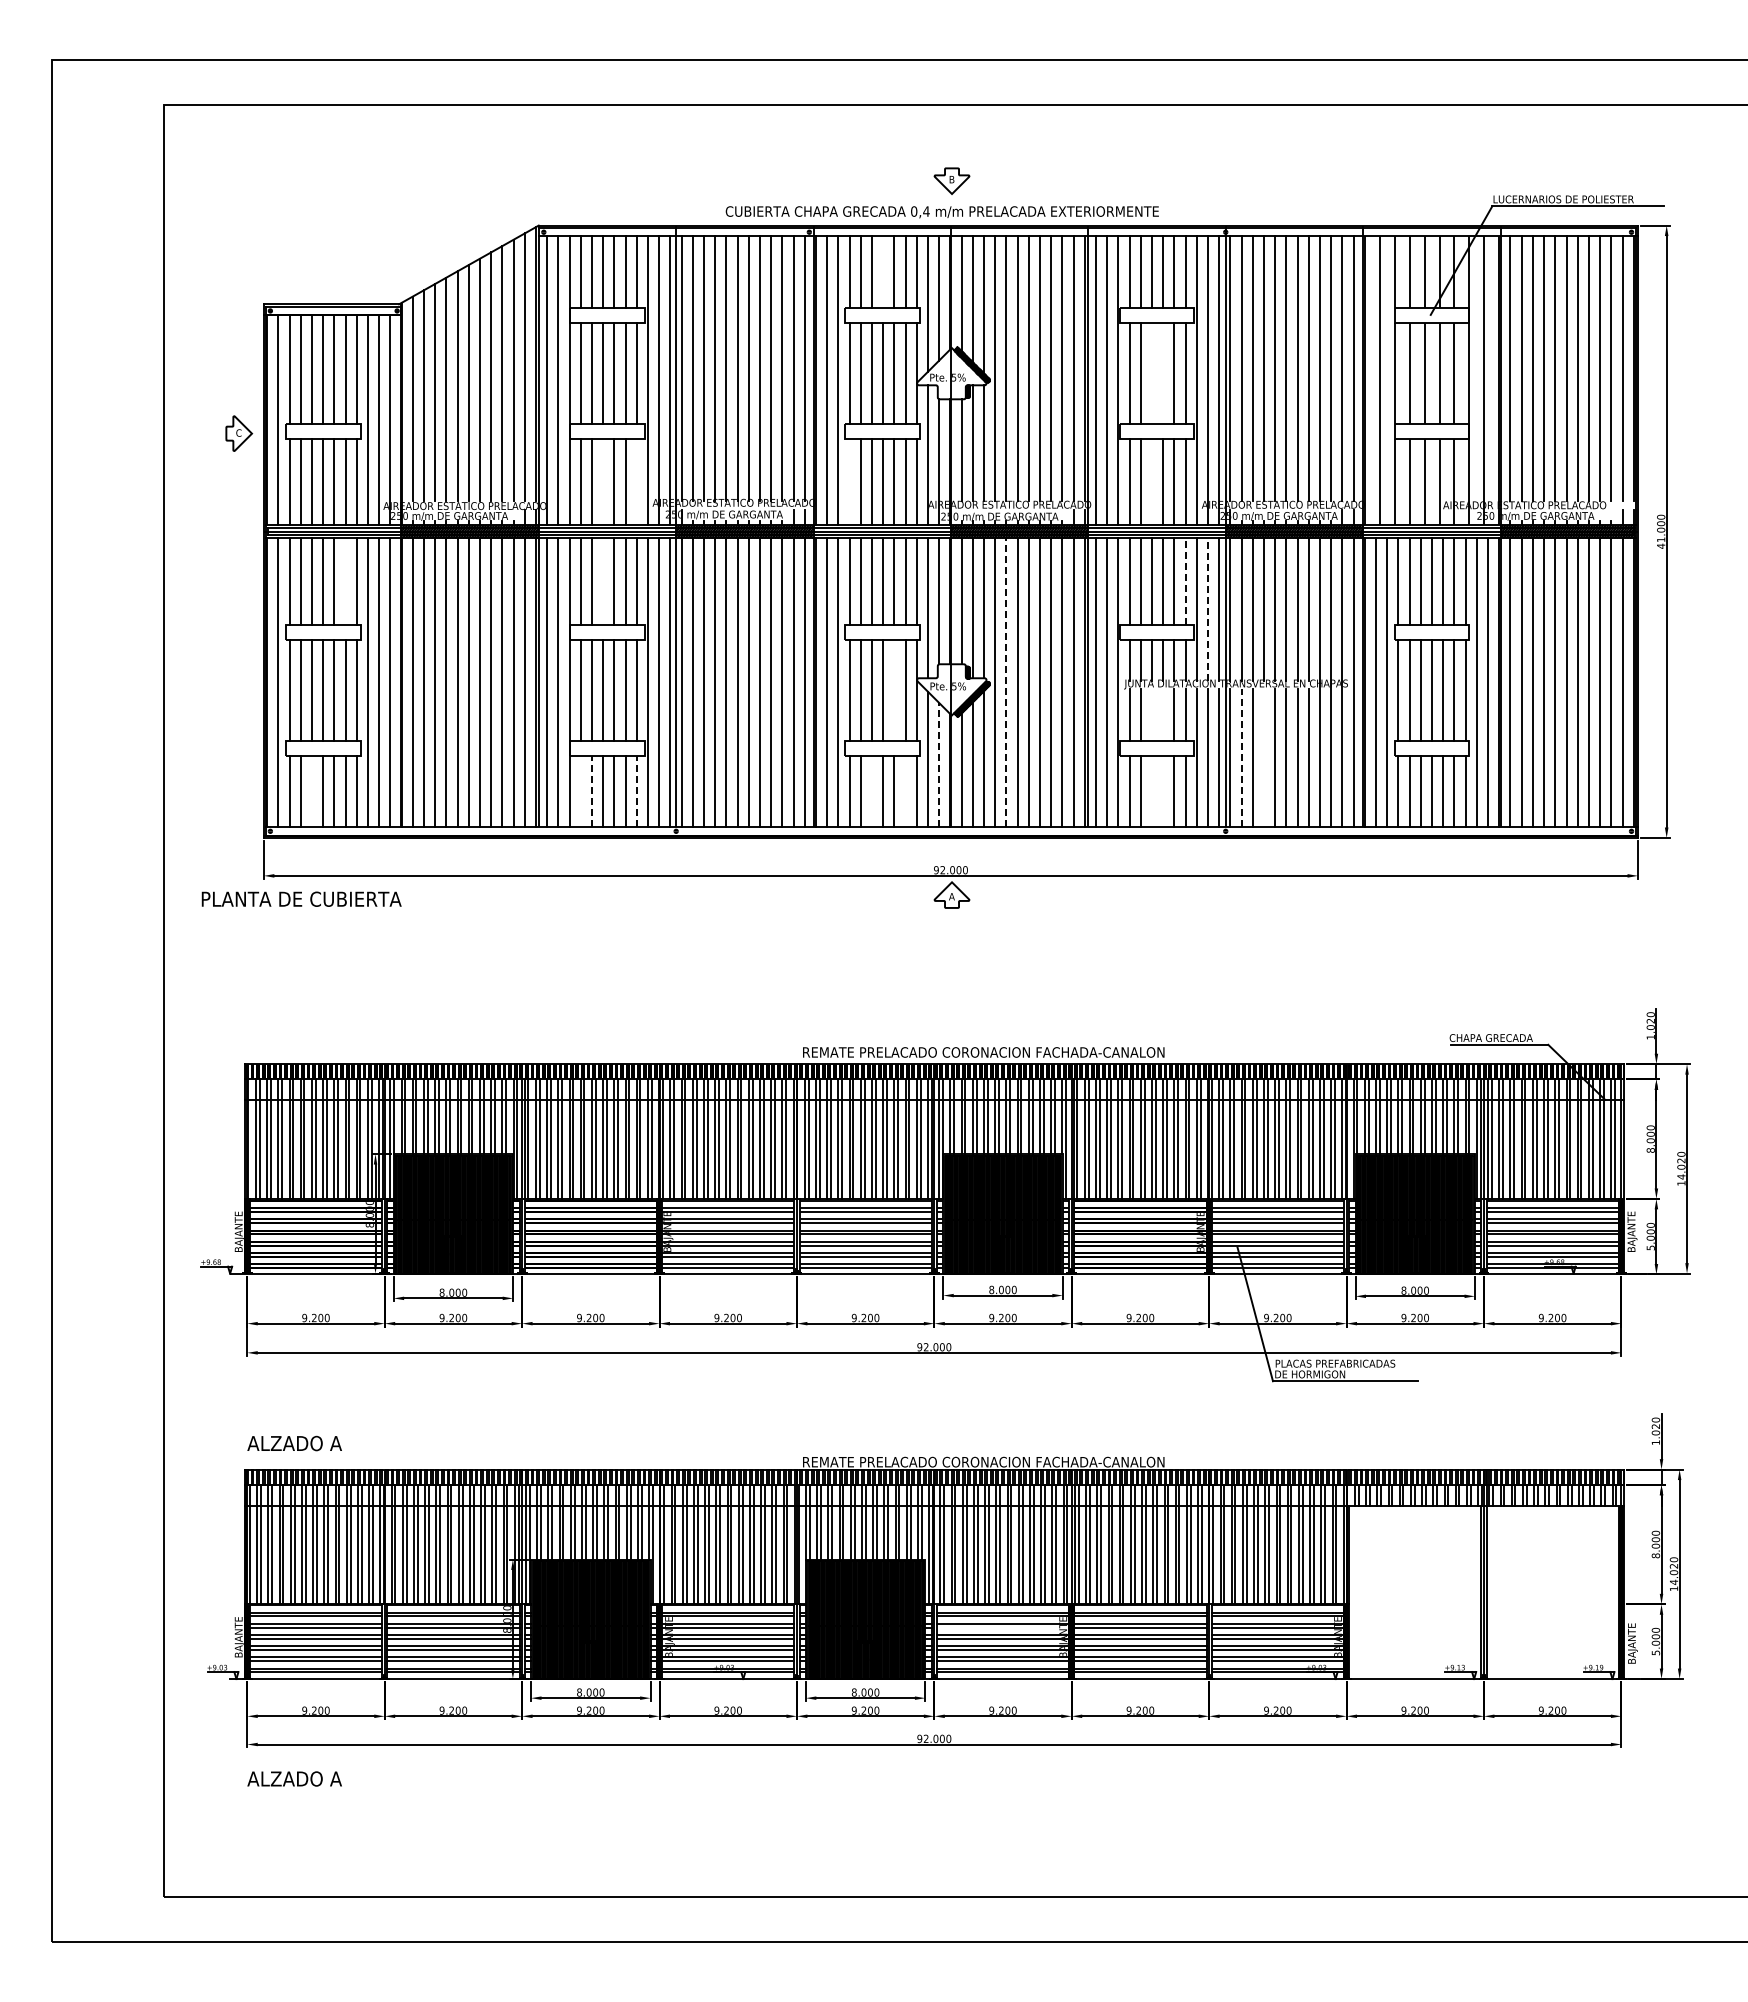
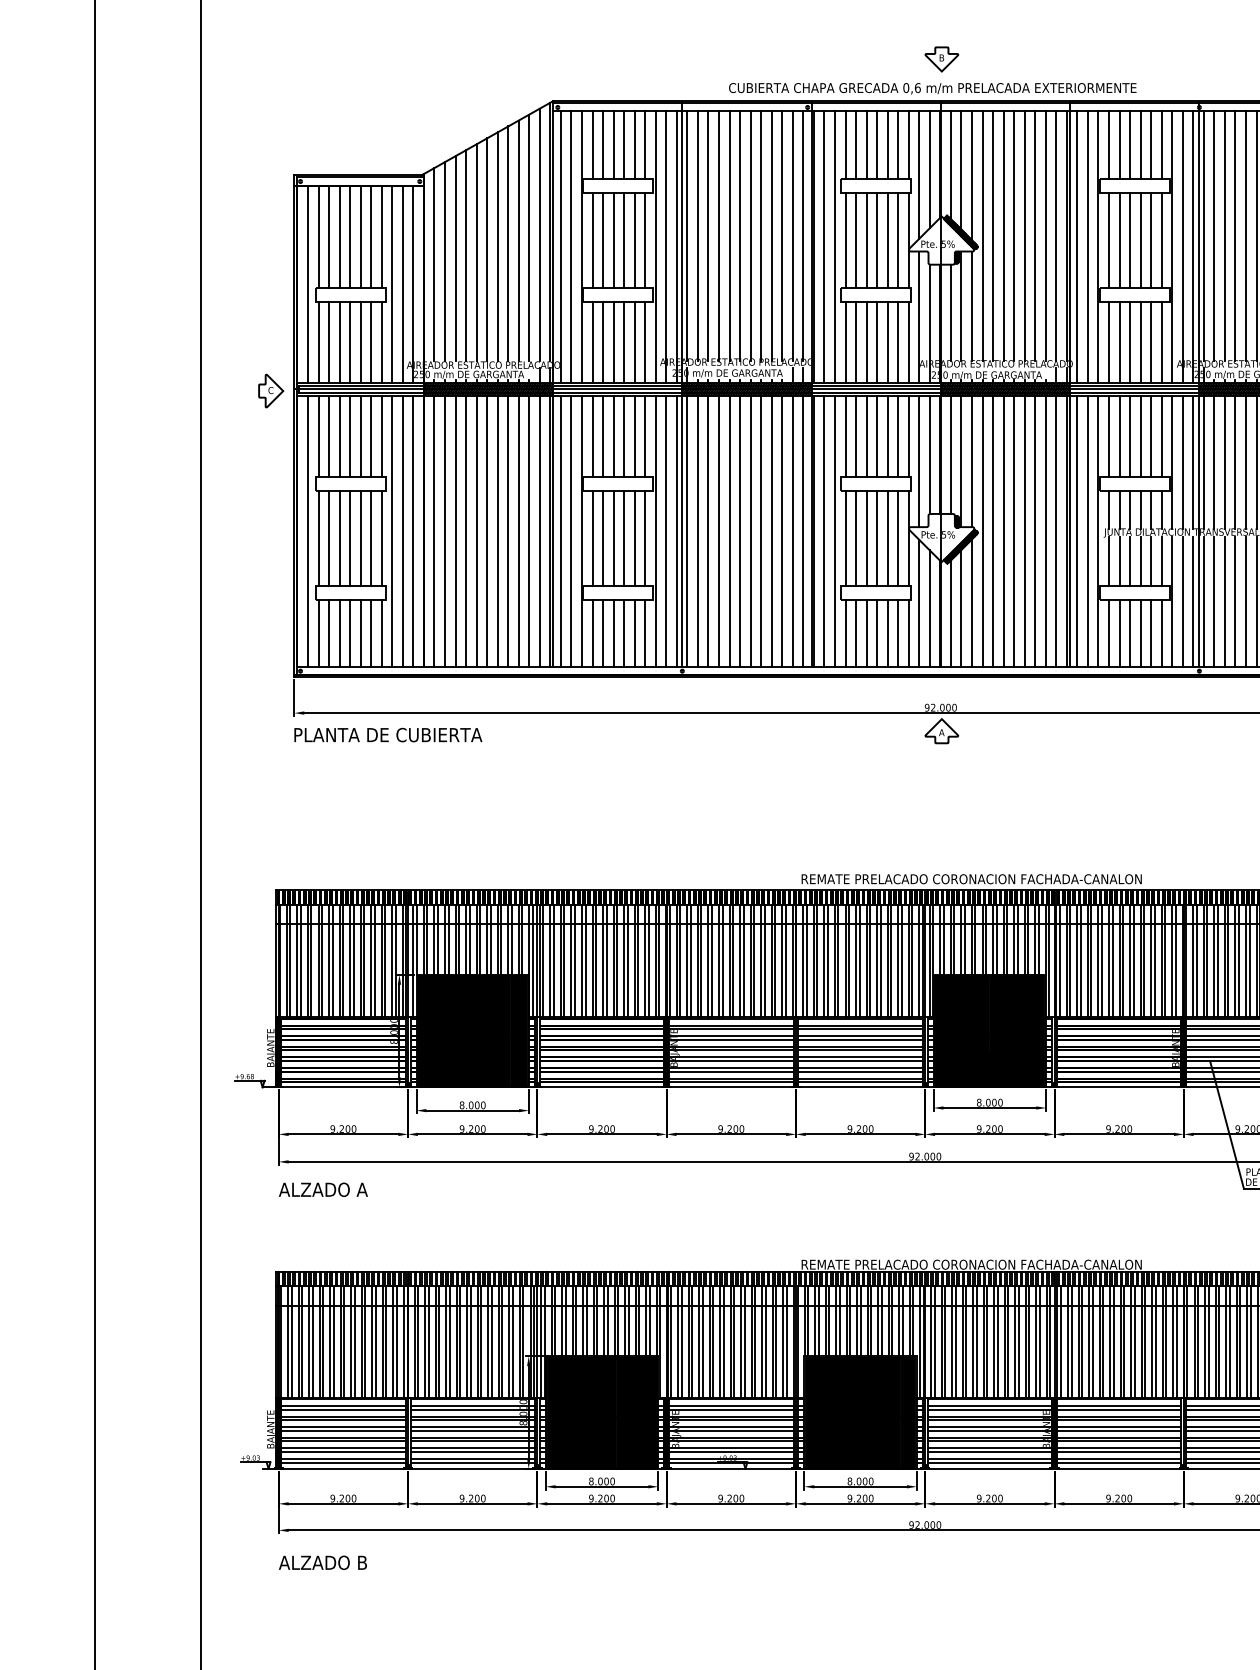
text: (926, 211) -> (917, 87), 0,4 -> 0,6
line: (883, 271) -> (877, 144), added
line: (1152, 372) -> (1130, 239), added
line: (1163, 372) -> (1140, 239), added
part: (239, 433) -> (271, 390), moved
line: (603, 481) -> (613, 342), added
line: (636, 481) -> (645, 342), added
line: (849, 481) -> (845, 342), added
line: (1152, 481) -> (1130, 342), added
line: (345, 581) -> (371, 436), added
line: (603, 581) -> (613, 436), added
line: (1185, 581) -> (1161, 436), dashed -> solid
line: (1208, 608) -> (1183, 461), dashed -> solid
line: (1006, 682) -> (993, 531), dashed -> solid
line: (894, 689) -> (887, 537), added
line: (1152, 714) -> (1130, 561), added
line: (1163, 714) -> (1140, 561), added
line: (1241, 757) -> (1214, 601), dashed -> solid
line: (1264, 757) -> (1235, 601), added
line: (939, 764) -> (930, 608), dashed -> solid
line: (311, 791) -> (339, 633), added
line: (580, 791) -> (592, 633), added
line: (591, 791) -> (602, 633), dashed -> solid
line: (636, 791) -> (645, 633), dashed -> solid
line: (871, 791) -> (866, 633), added
line: (905, 791) -> (898, 633), added
line: (1152, 791) -> (1130, 633), added
line: (1163, 791) -> (1140, 633), added
text: (301, 898) -> (388, 734), moved
text: (294, 1443) -> (323, 1189), moved
line: (1002, 1627) -> (989, 1420), added
text: (335, 1778) -> (361, 1562), ALZADO A -> ALZADO B

